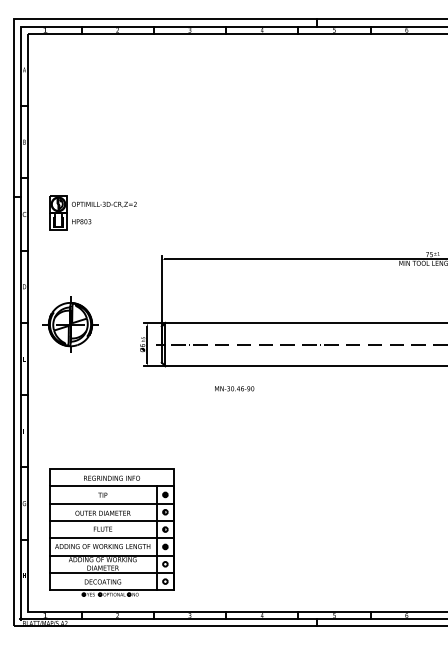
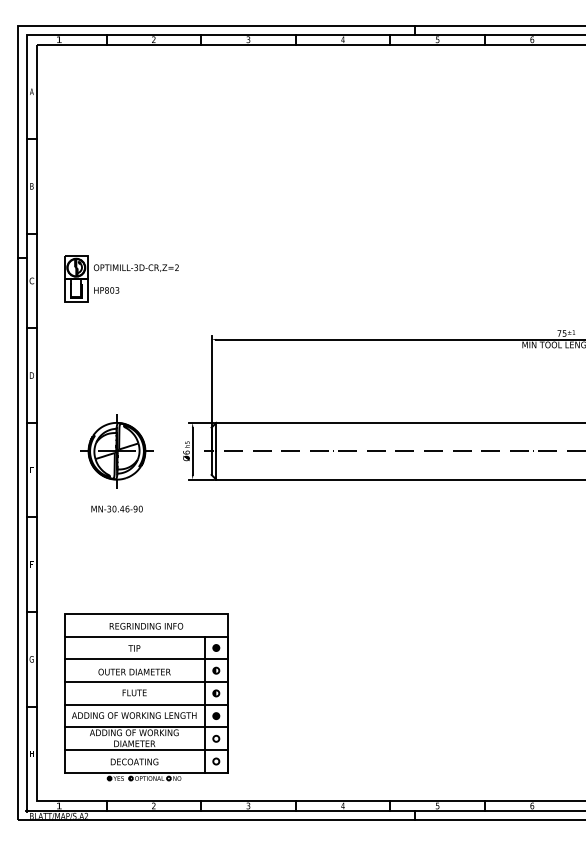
part: (70, 324) -> (116, 451), moved
text: (234, 388) -> (116, 508), moved

